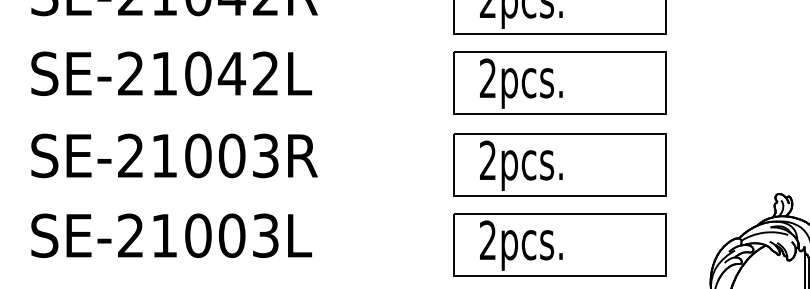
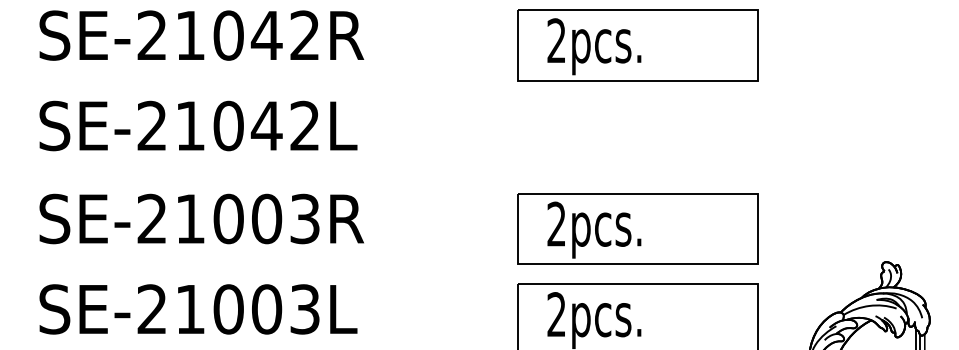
part: (559, 82) -> (637, 135), removed

